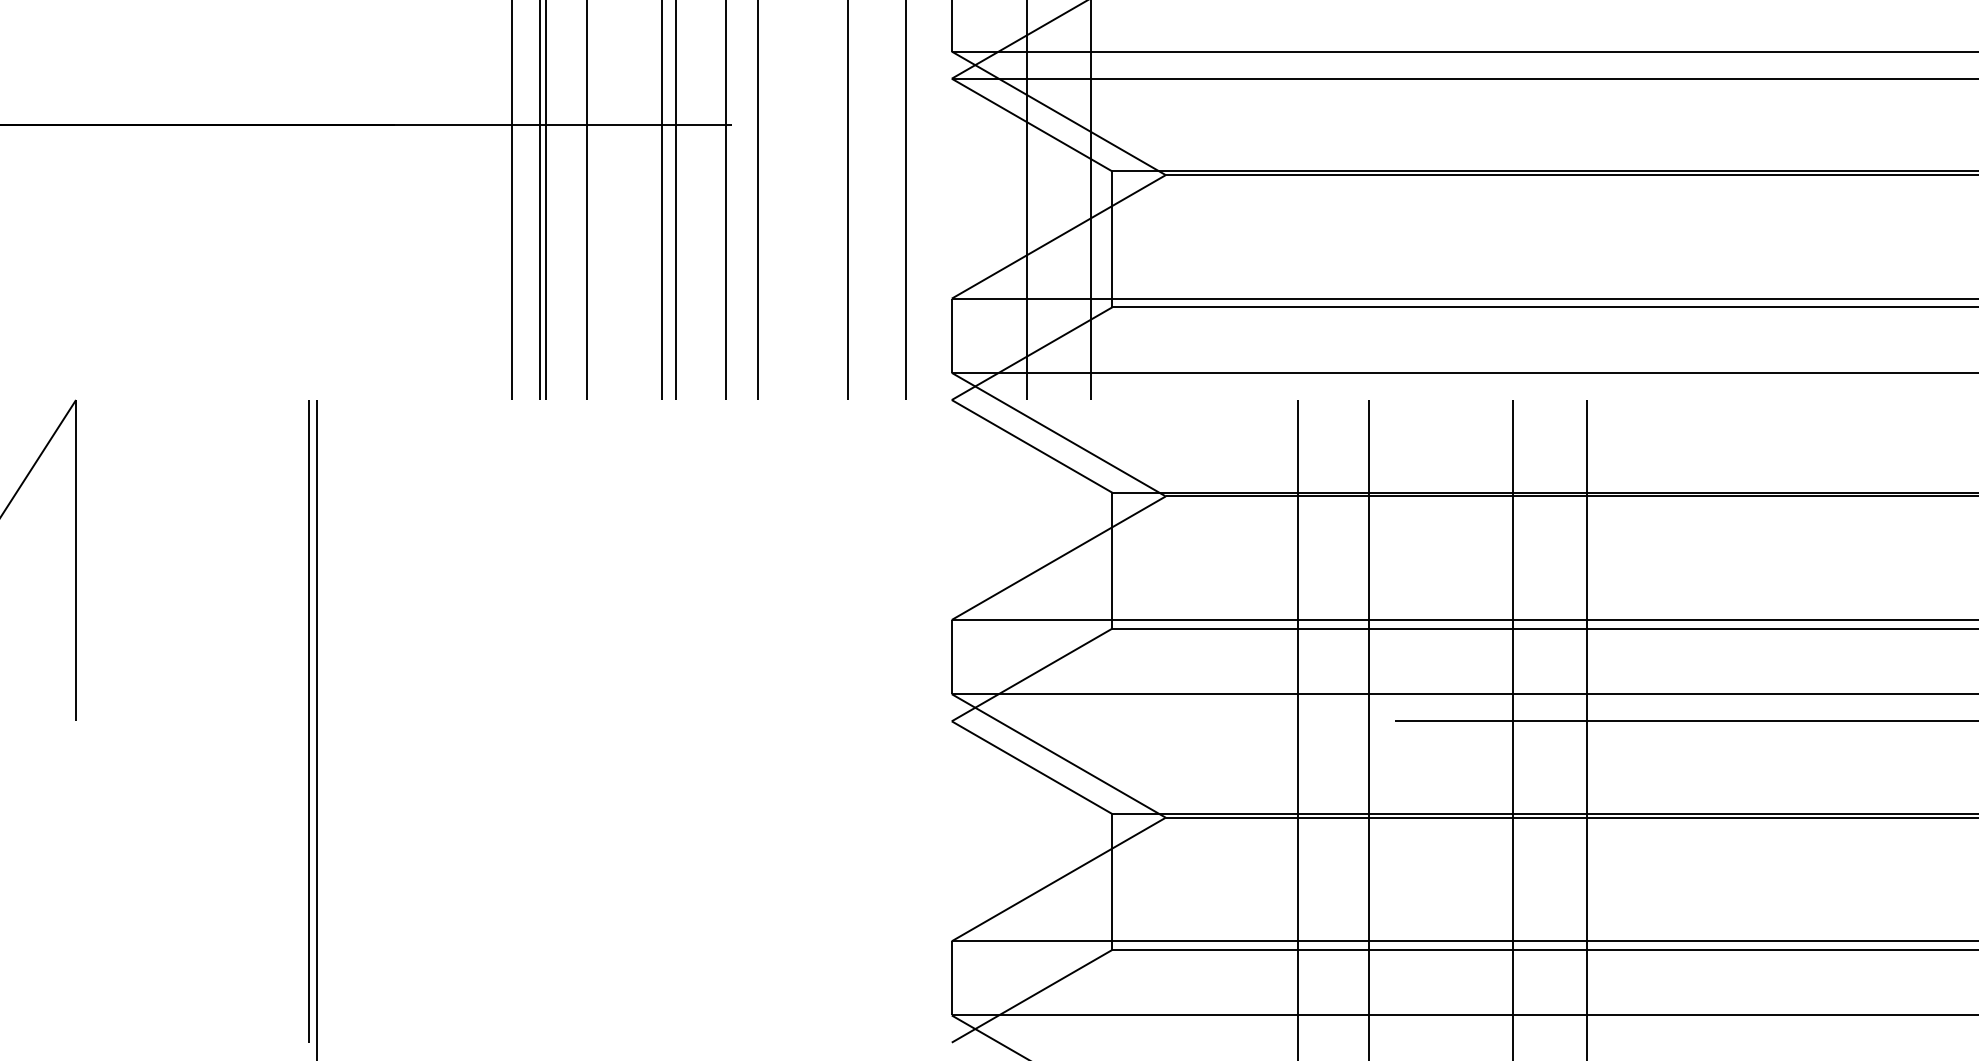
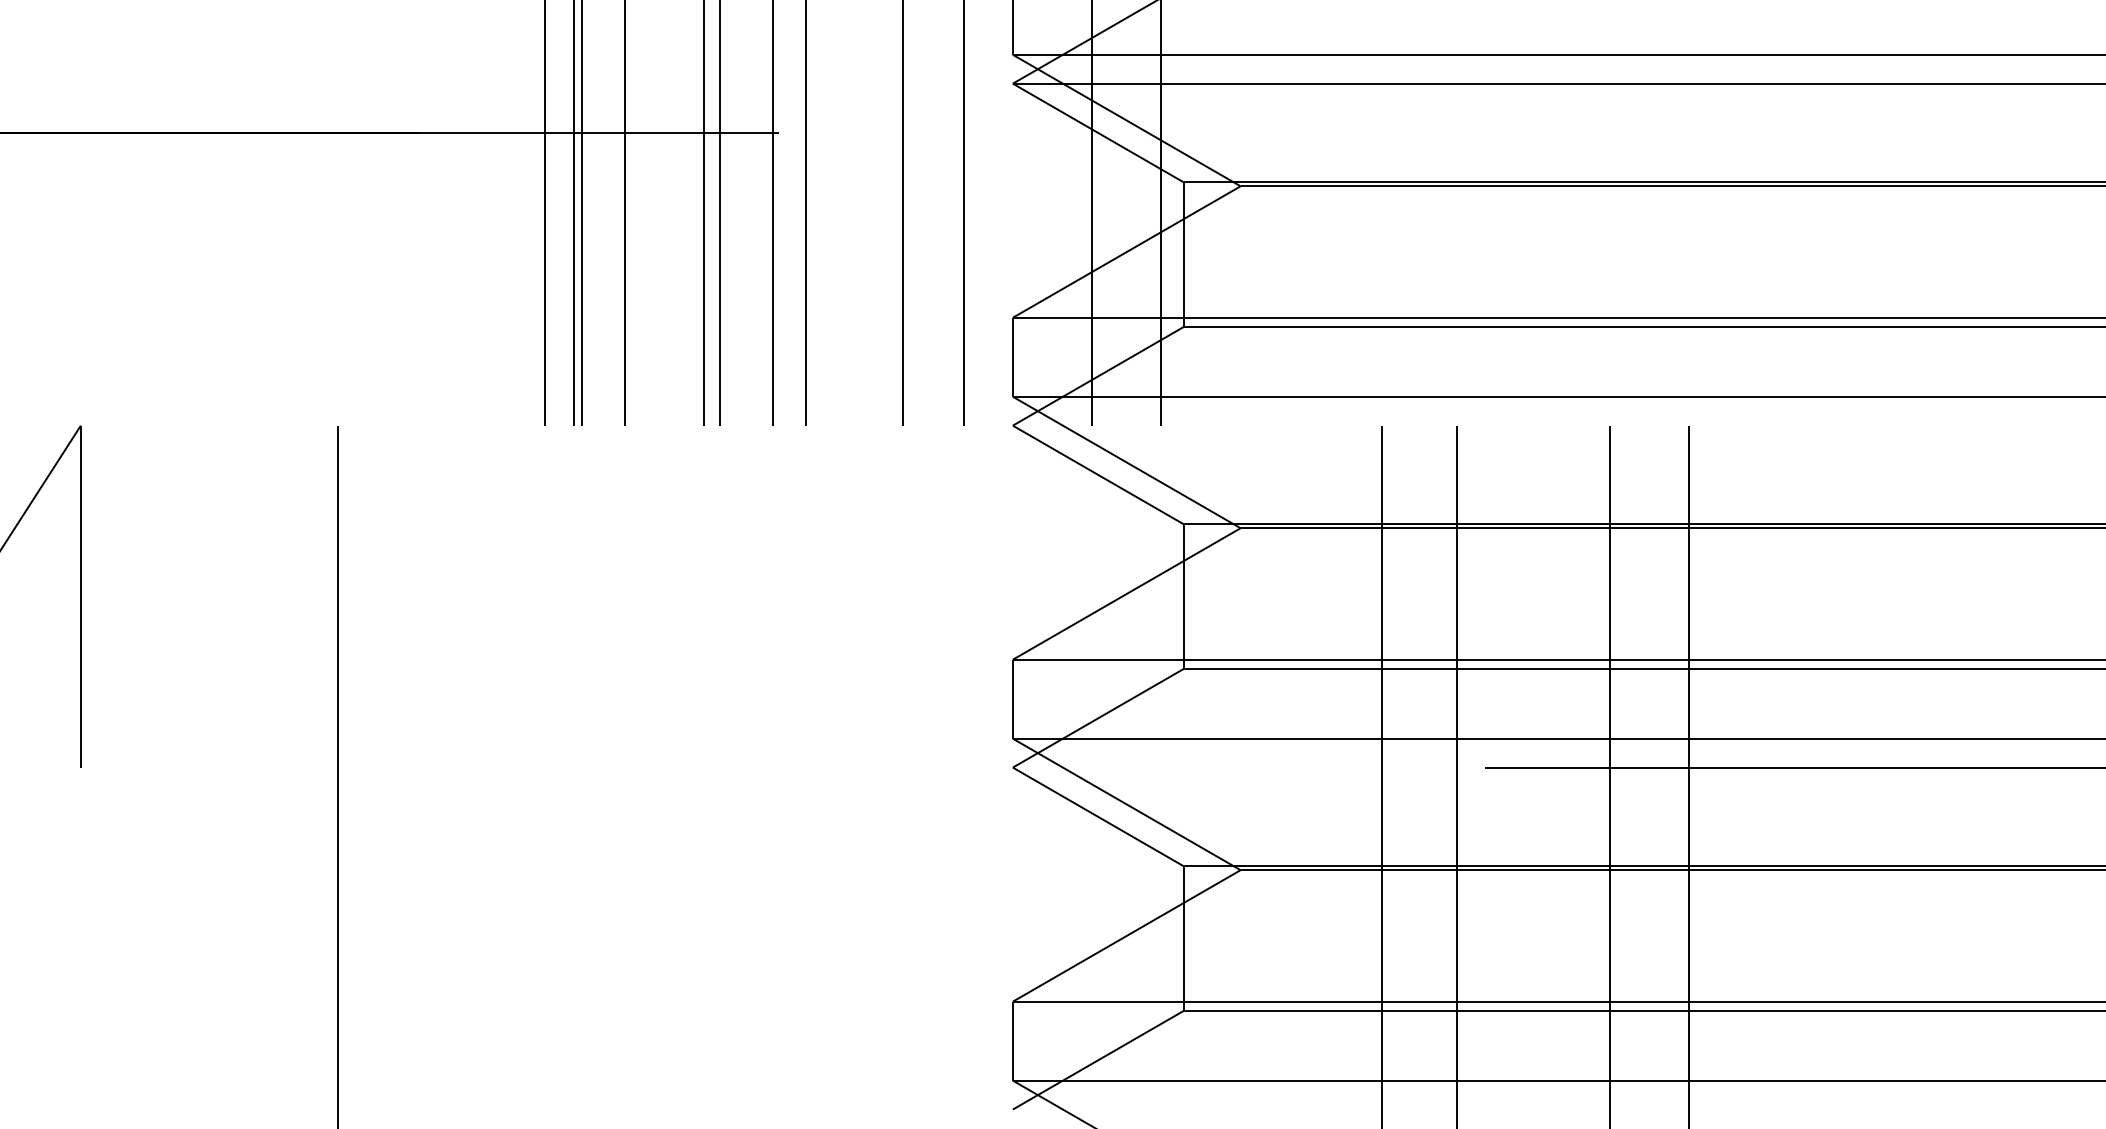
line: (308, 721) -> (328, 767), removed

